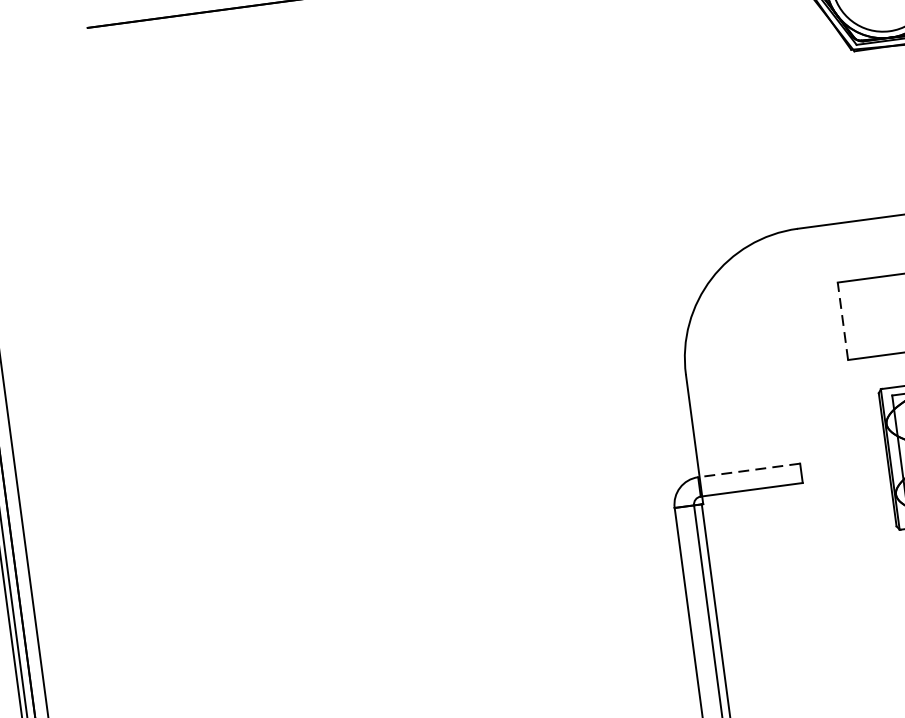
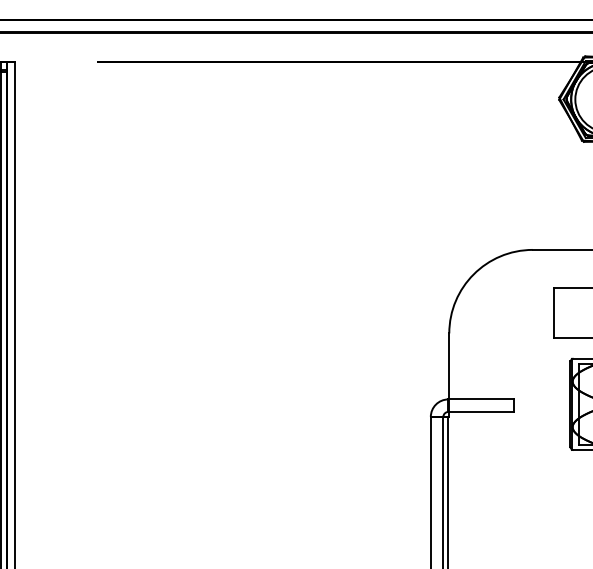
line: (842, 321) -> (553, 312), dashed -> solid
line: (749, 470) -> (481, 399), dashed -> solid

